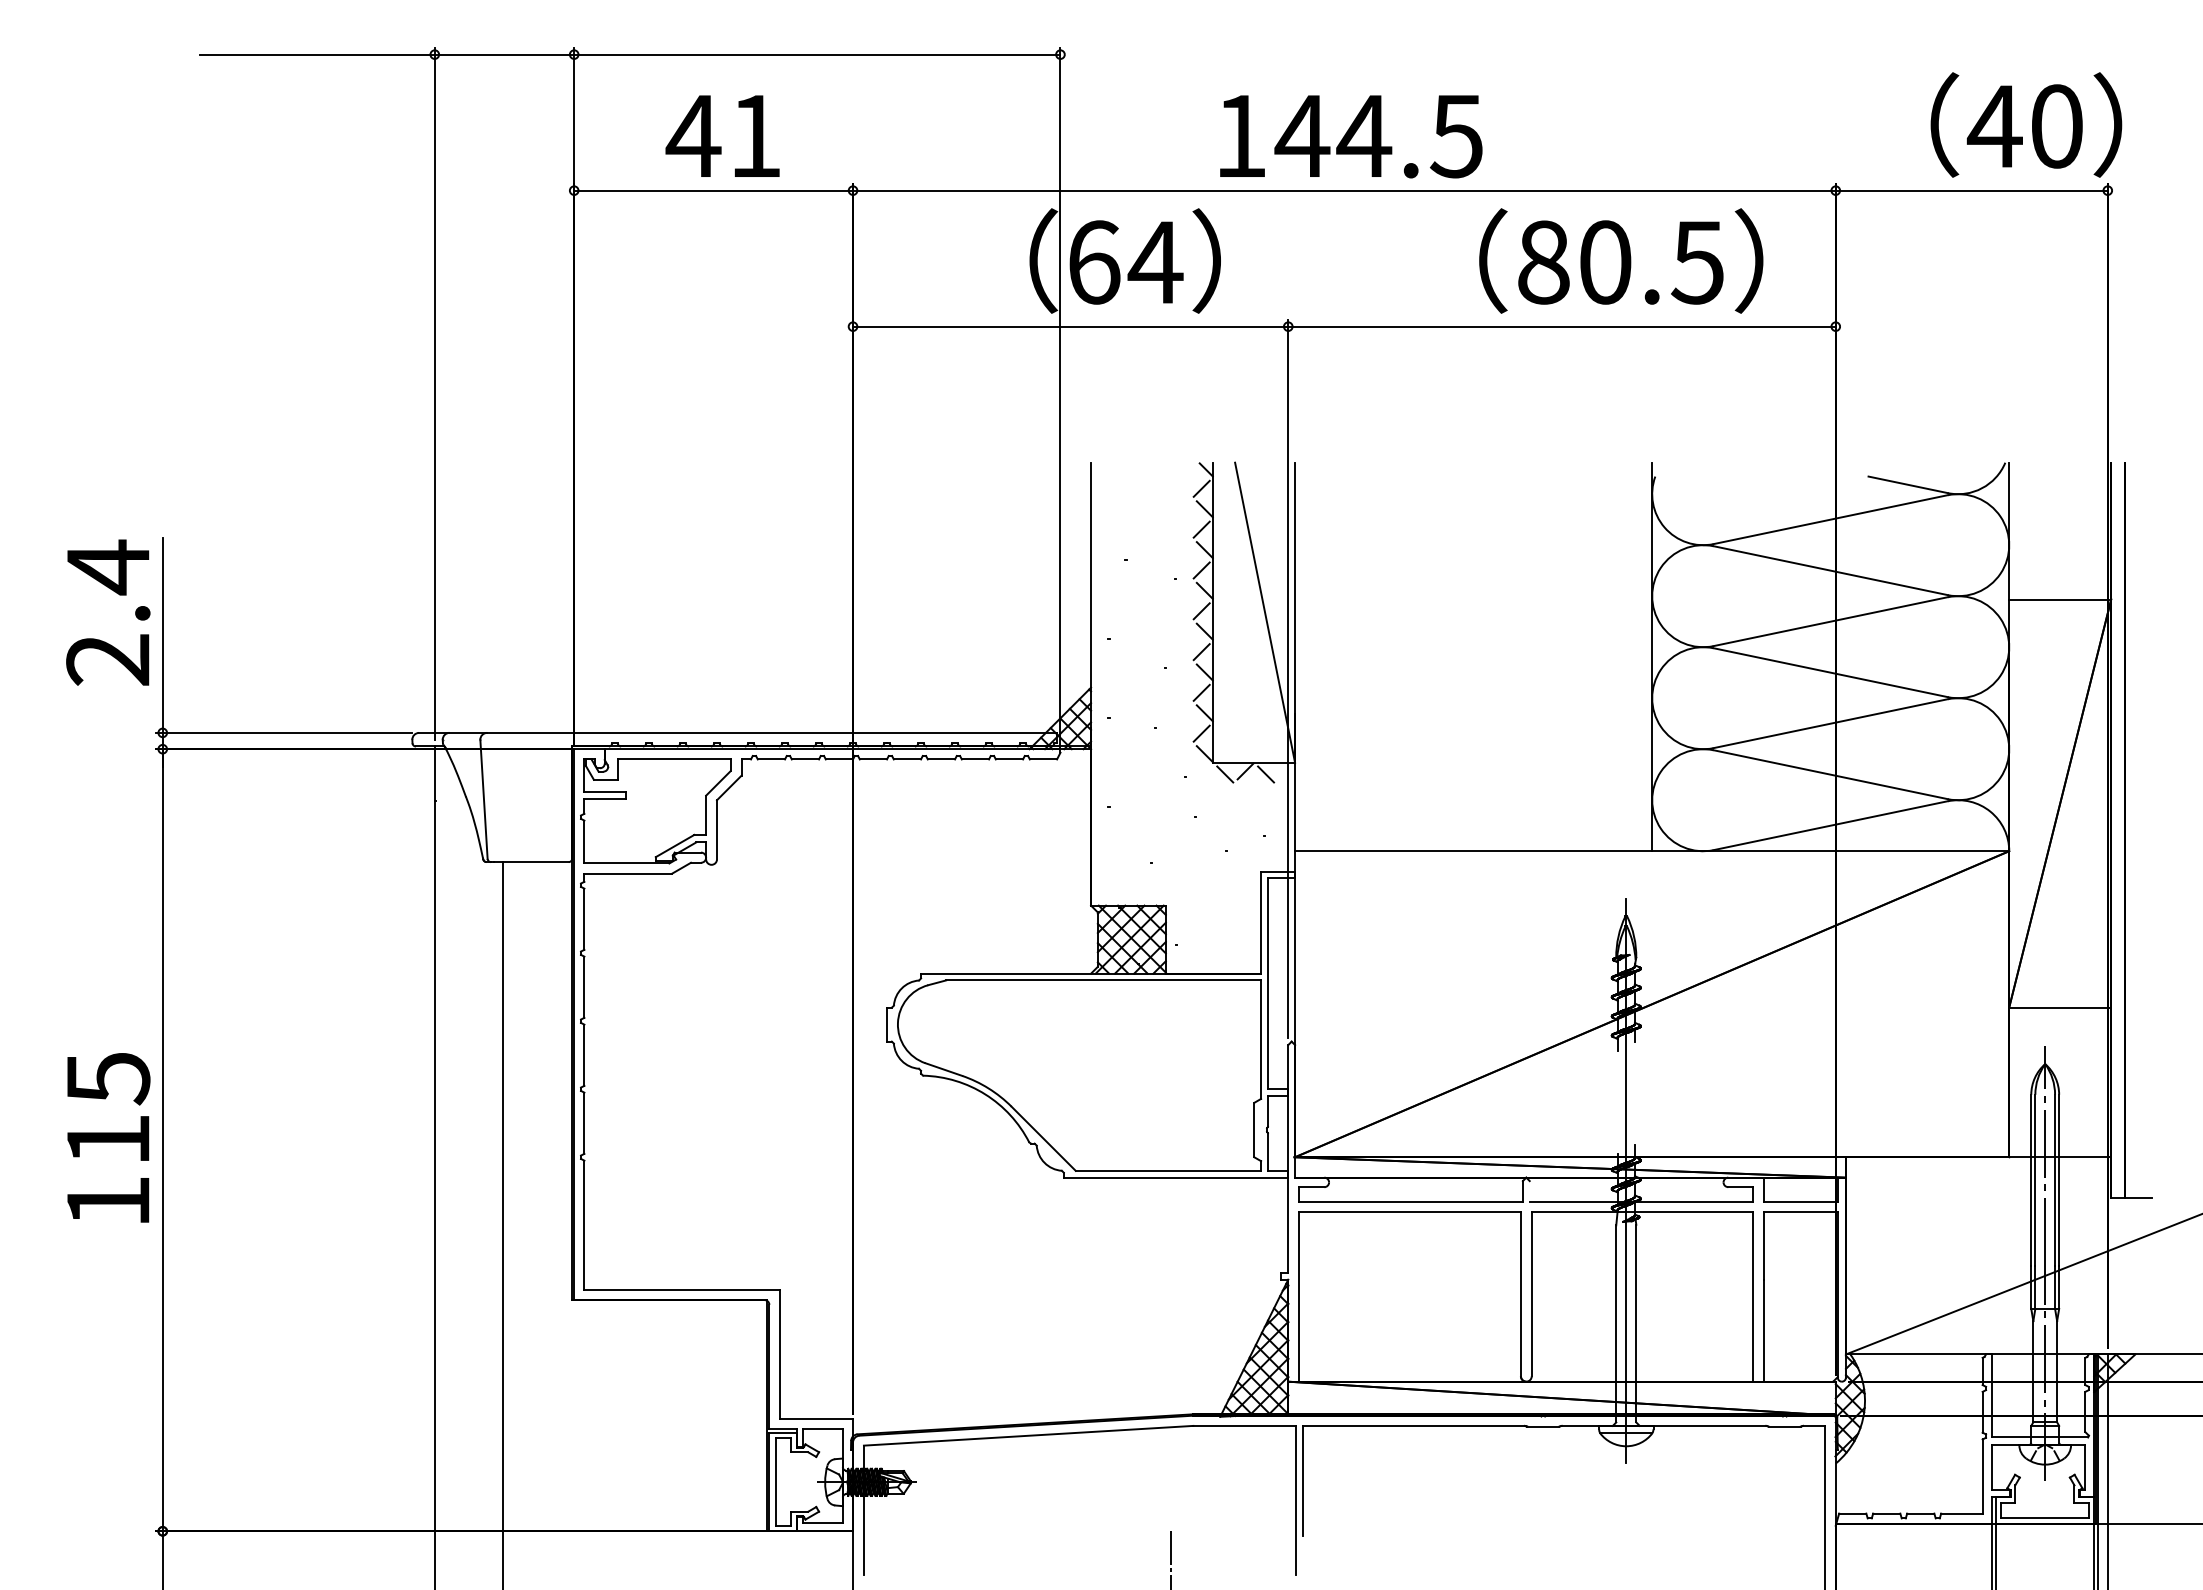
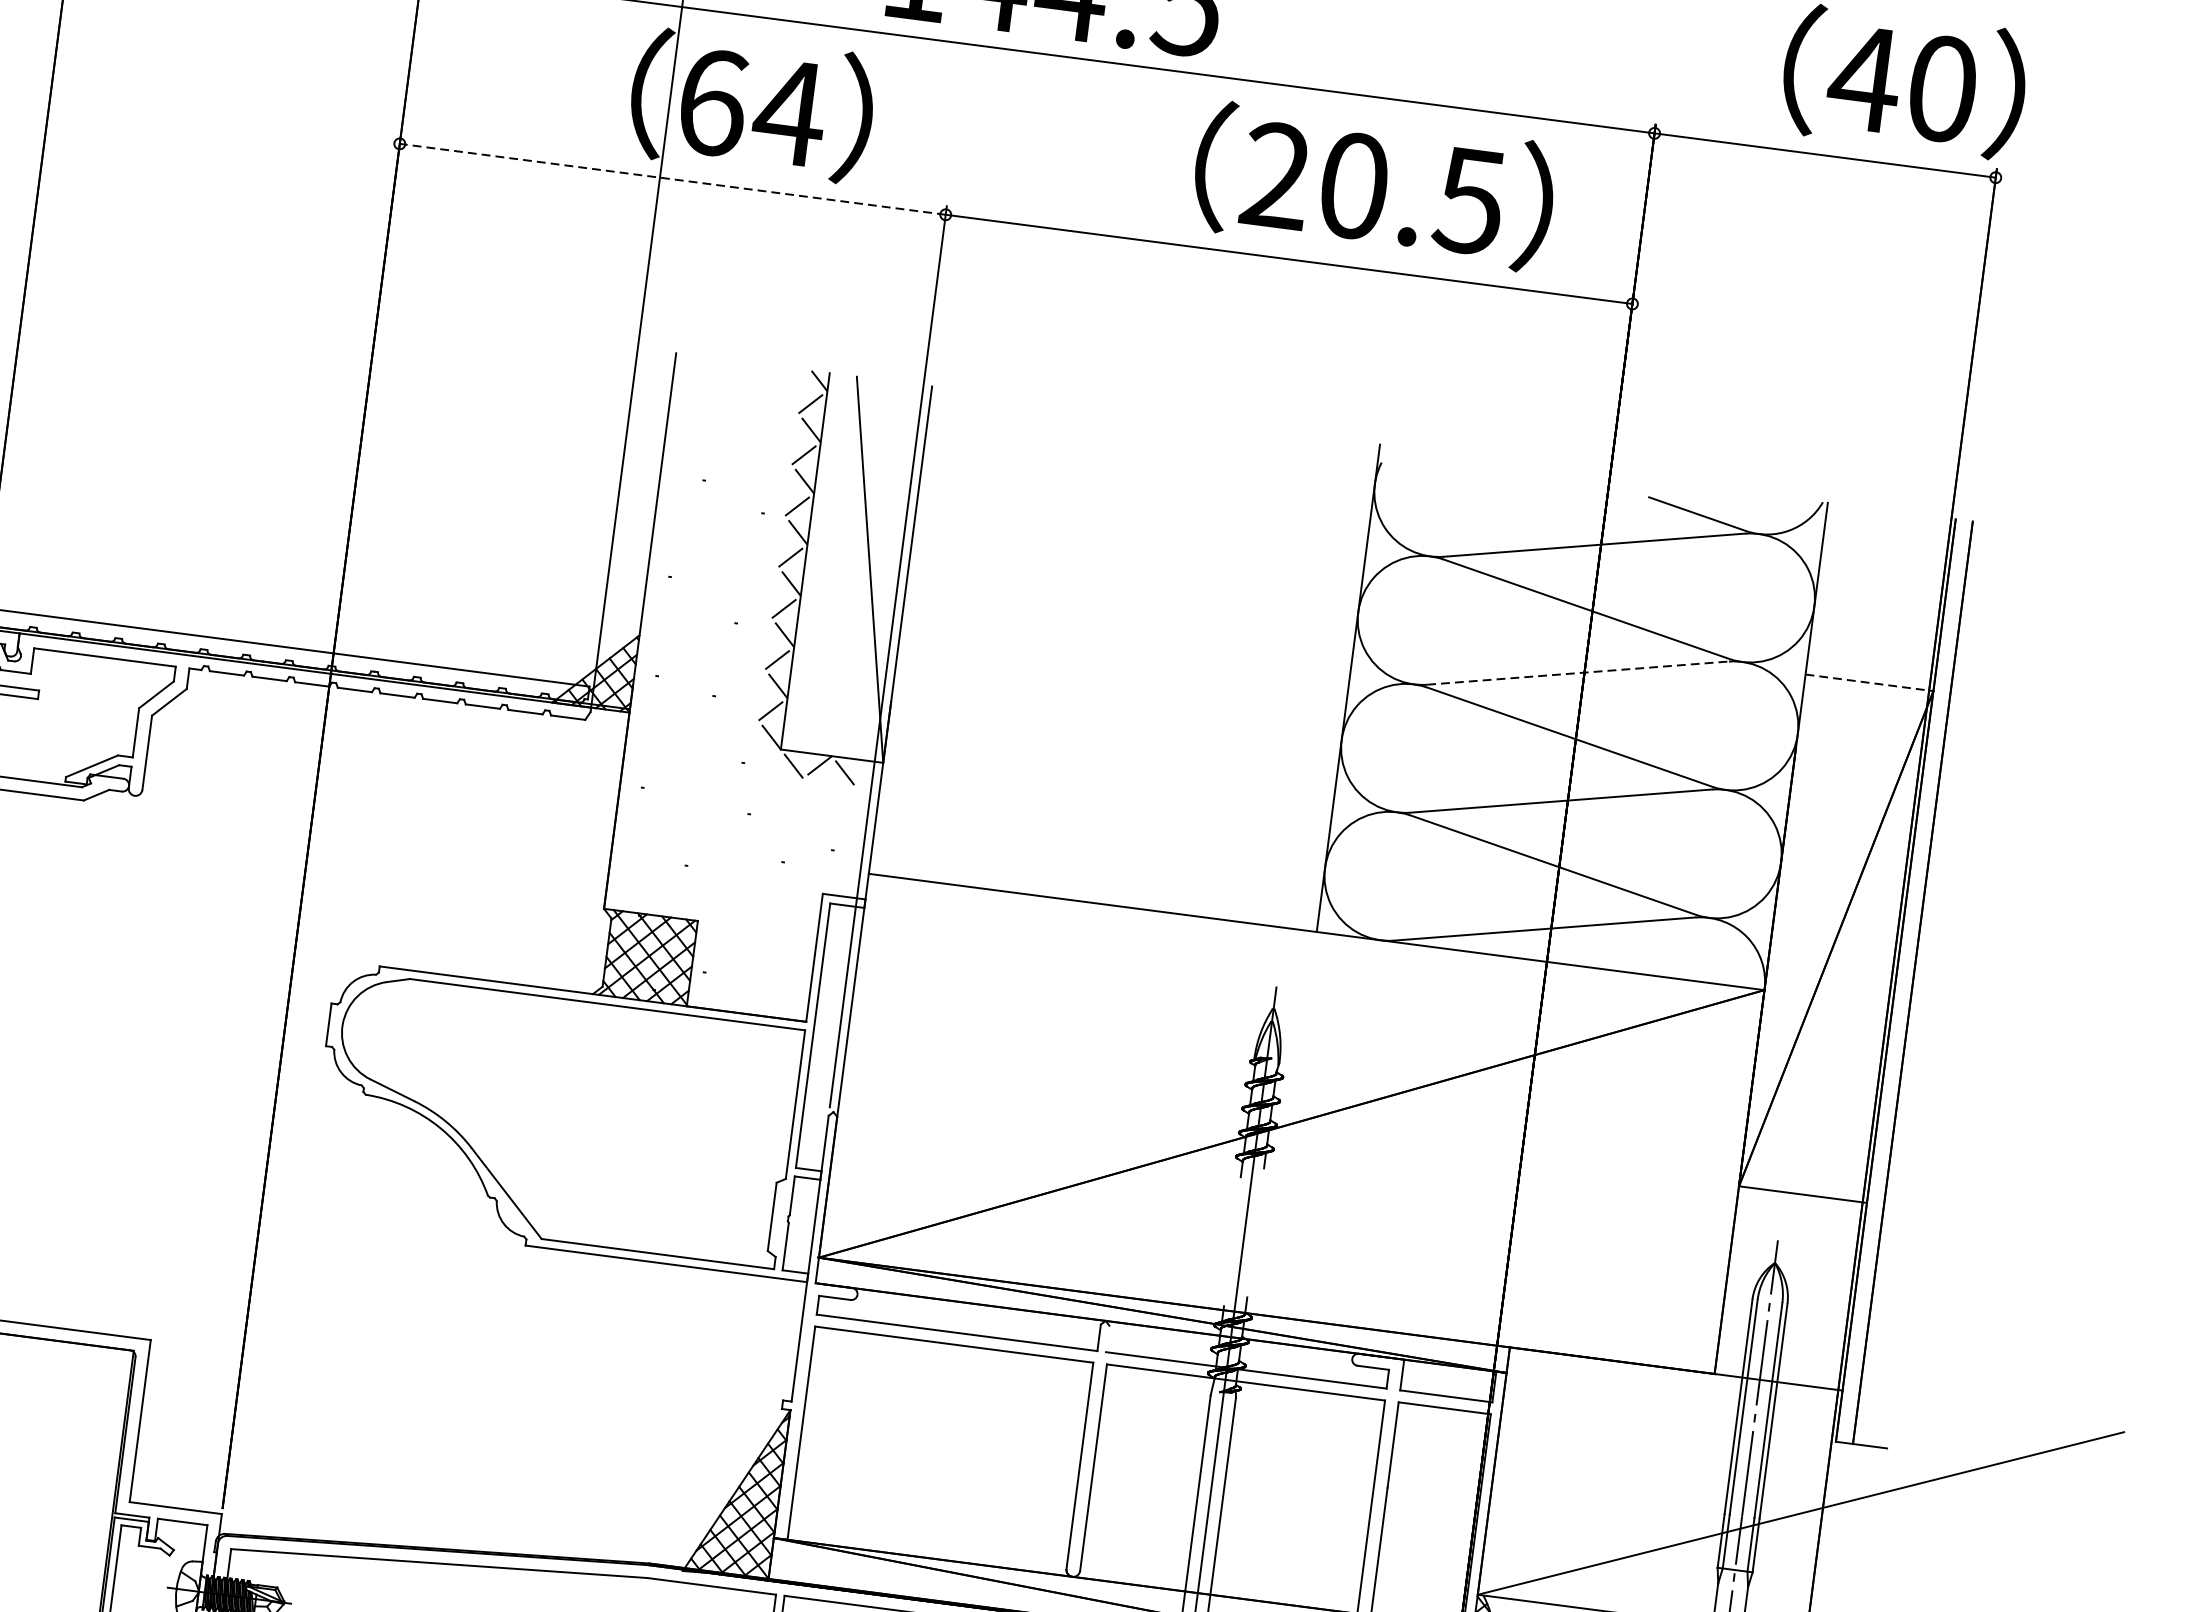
text: (1543, 262) -> (1276, 175), 80.5 -> 20.5
line: (1070, 326) -> (672, 179), solid -> dashed
line: (2060, 599) -> (1869, 682), solid -> dashed
line: (1830, 621) -> (1577, 672), solid -> dashed

